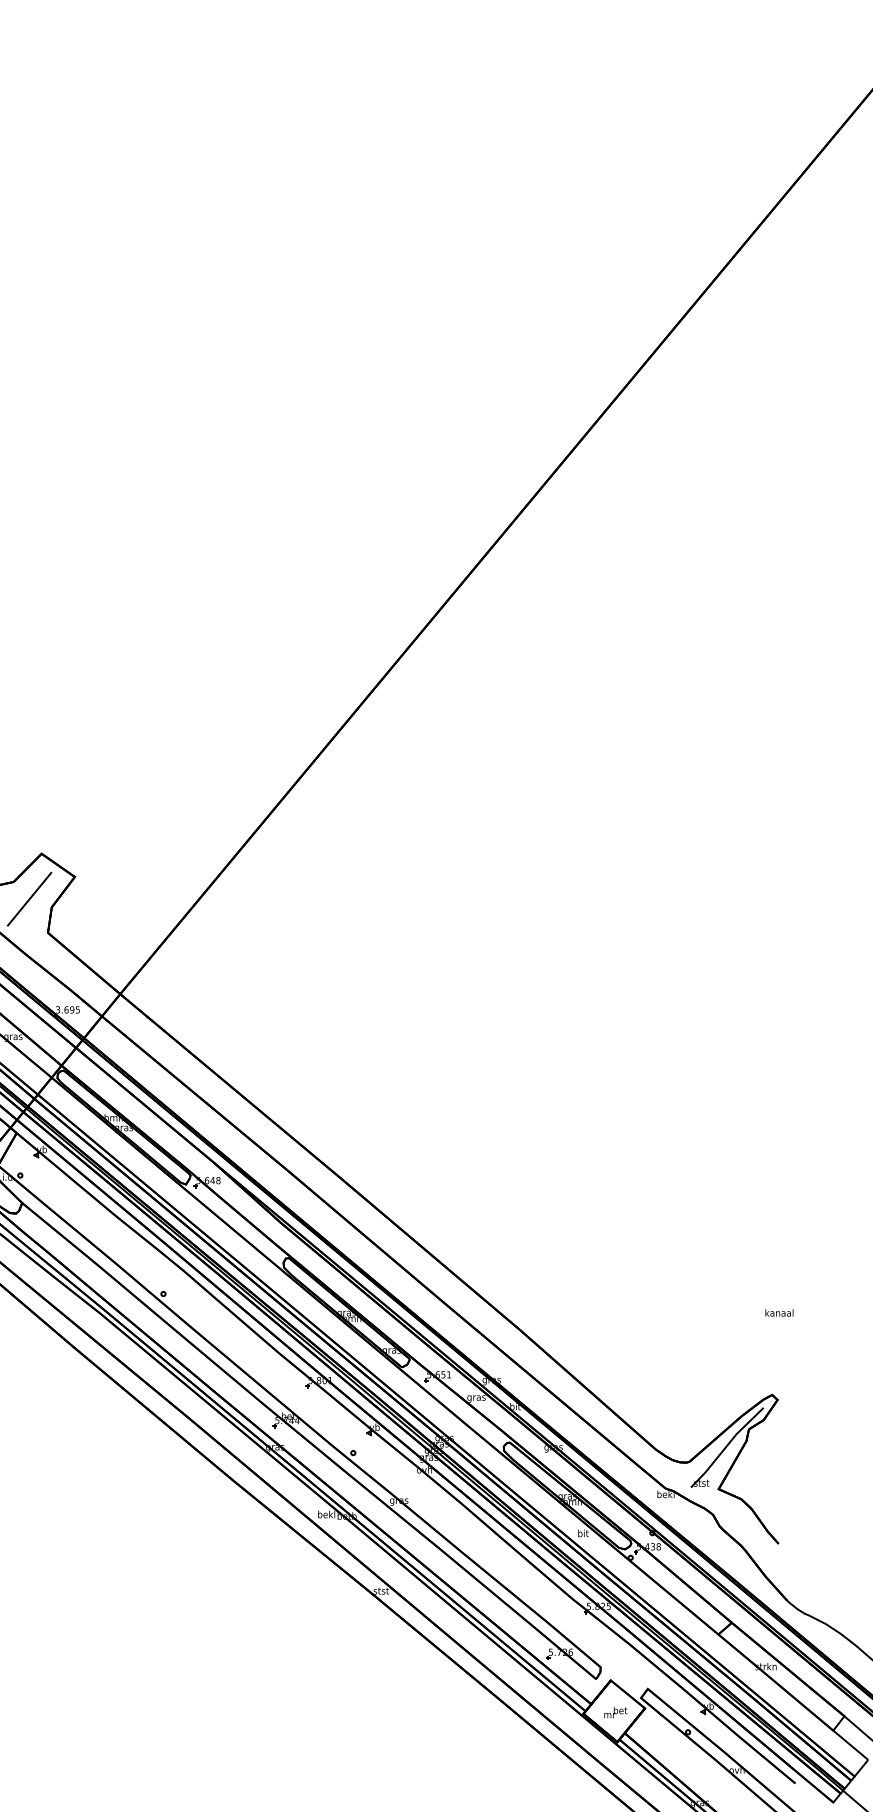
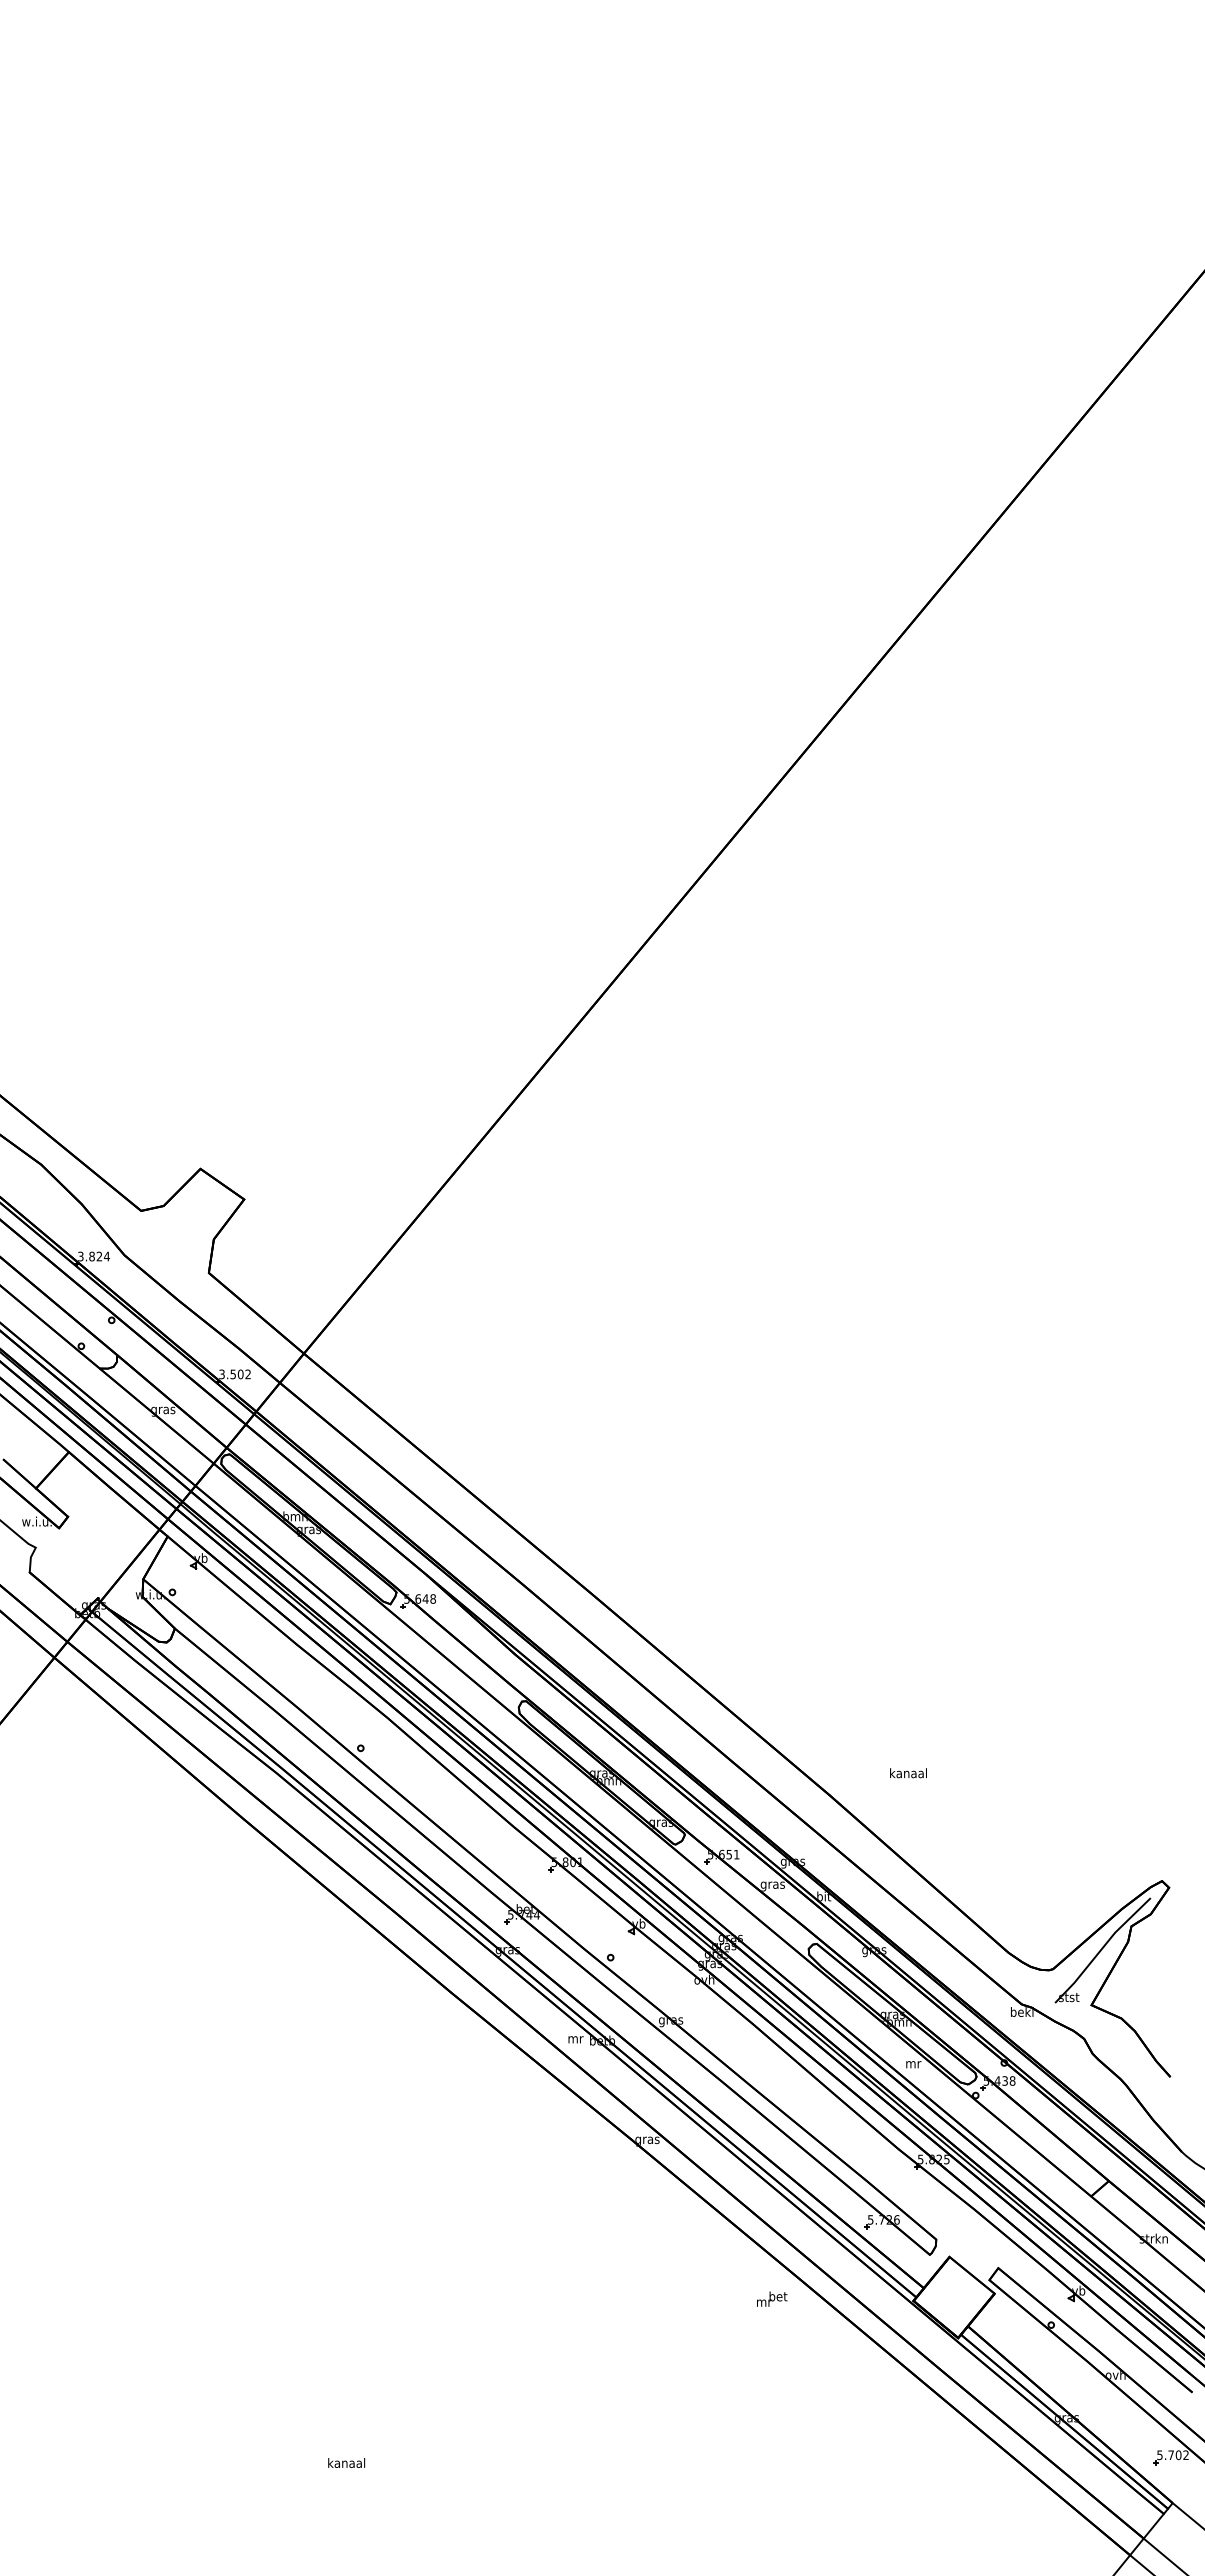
line: (29, 899) -> (184, 1228), removed
text: (72, 1009) -> (240, 1374), 3.695 -> 3.502
text: (779, 1313) -> (908, 1773), moved
text: (326, 1514) -> (575, 2038), bekl -> mr
text: (583, 1533) -> (913, 2063), bit -> mr
text: (381, 1592) -> (647, 2140), stst -> gras
text: (616, 1712) -> (772, 2298), moved

